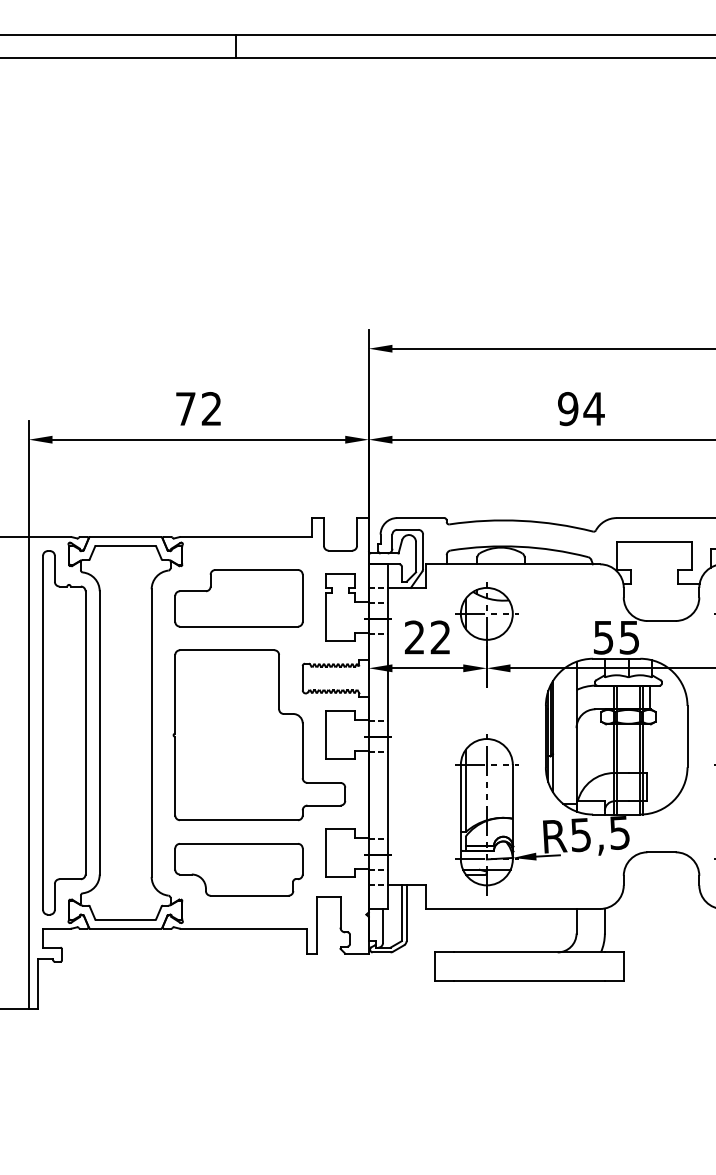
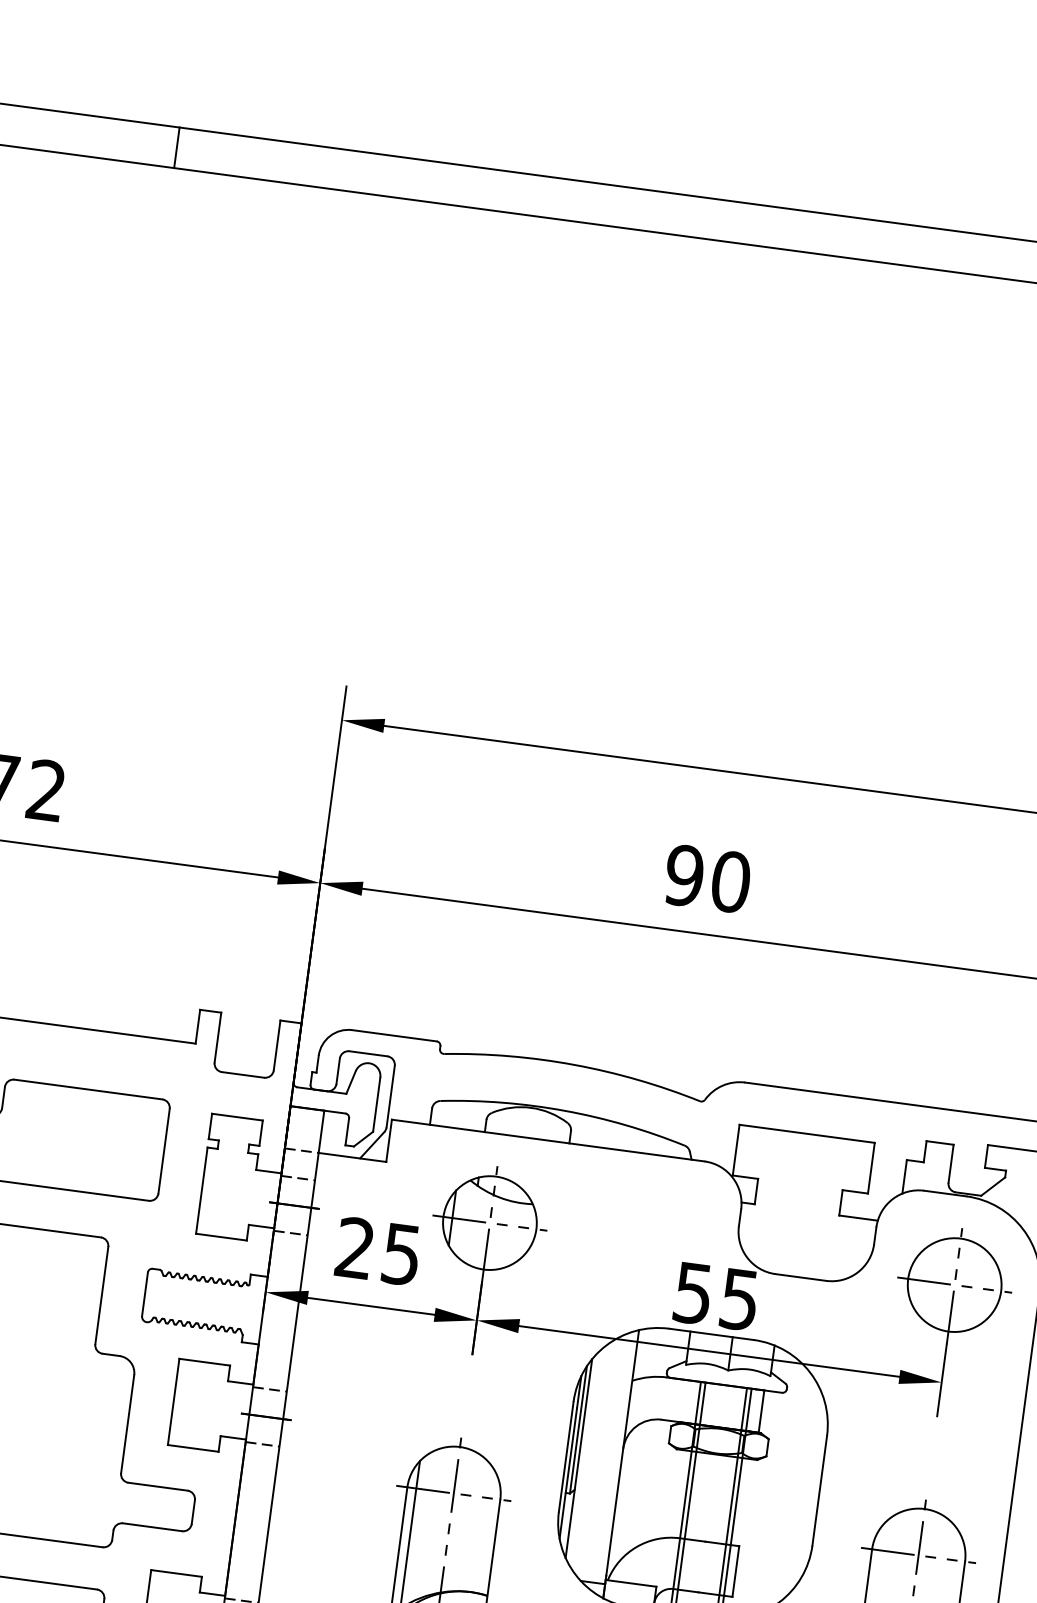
text: (593, 409) -> (729, 882), 94 -> 90
text: (440, 637) -> (401, 1254), 22 -> 25

